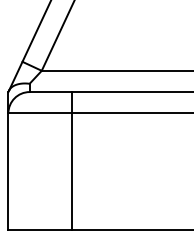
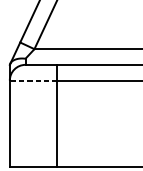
line: (40, 113) -> (33, 80), solid -> dashed

